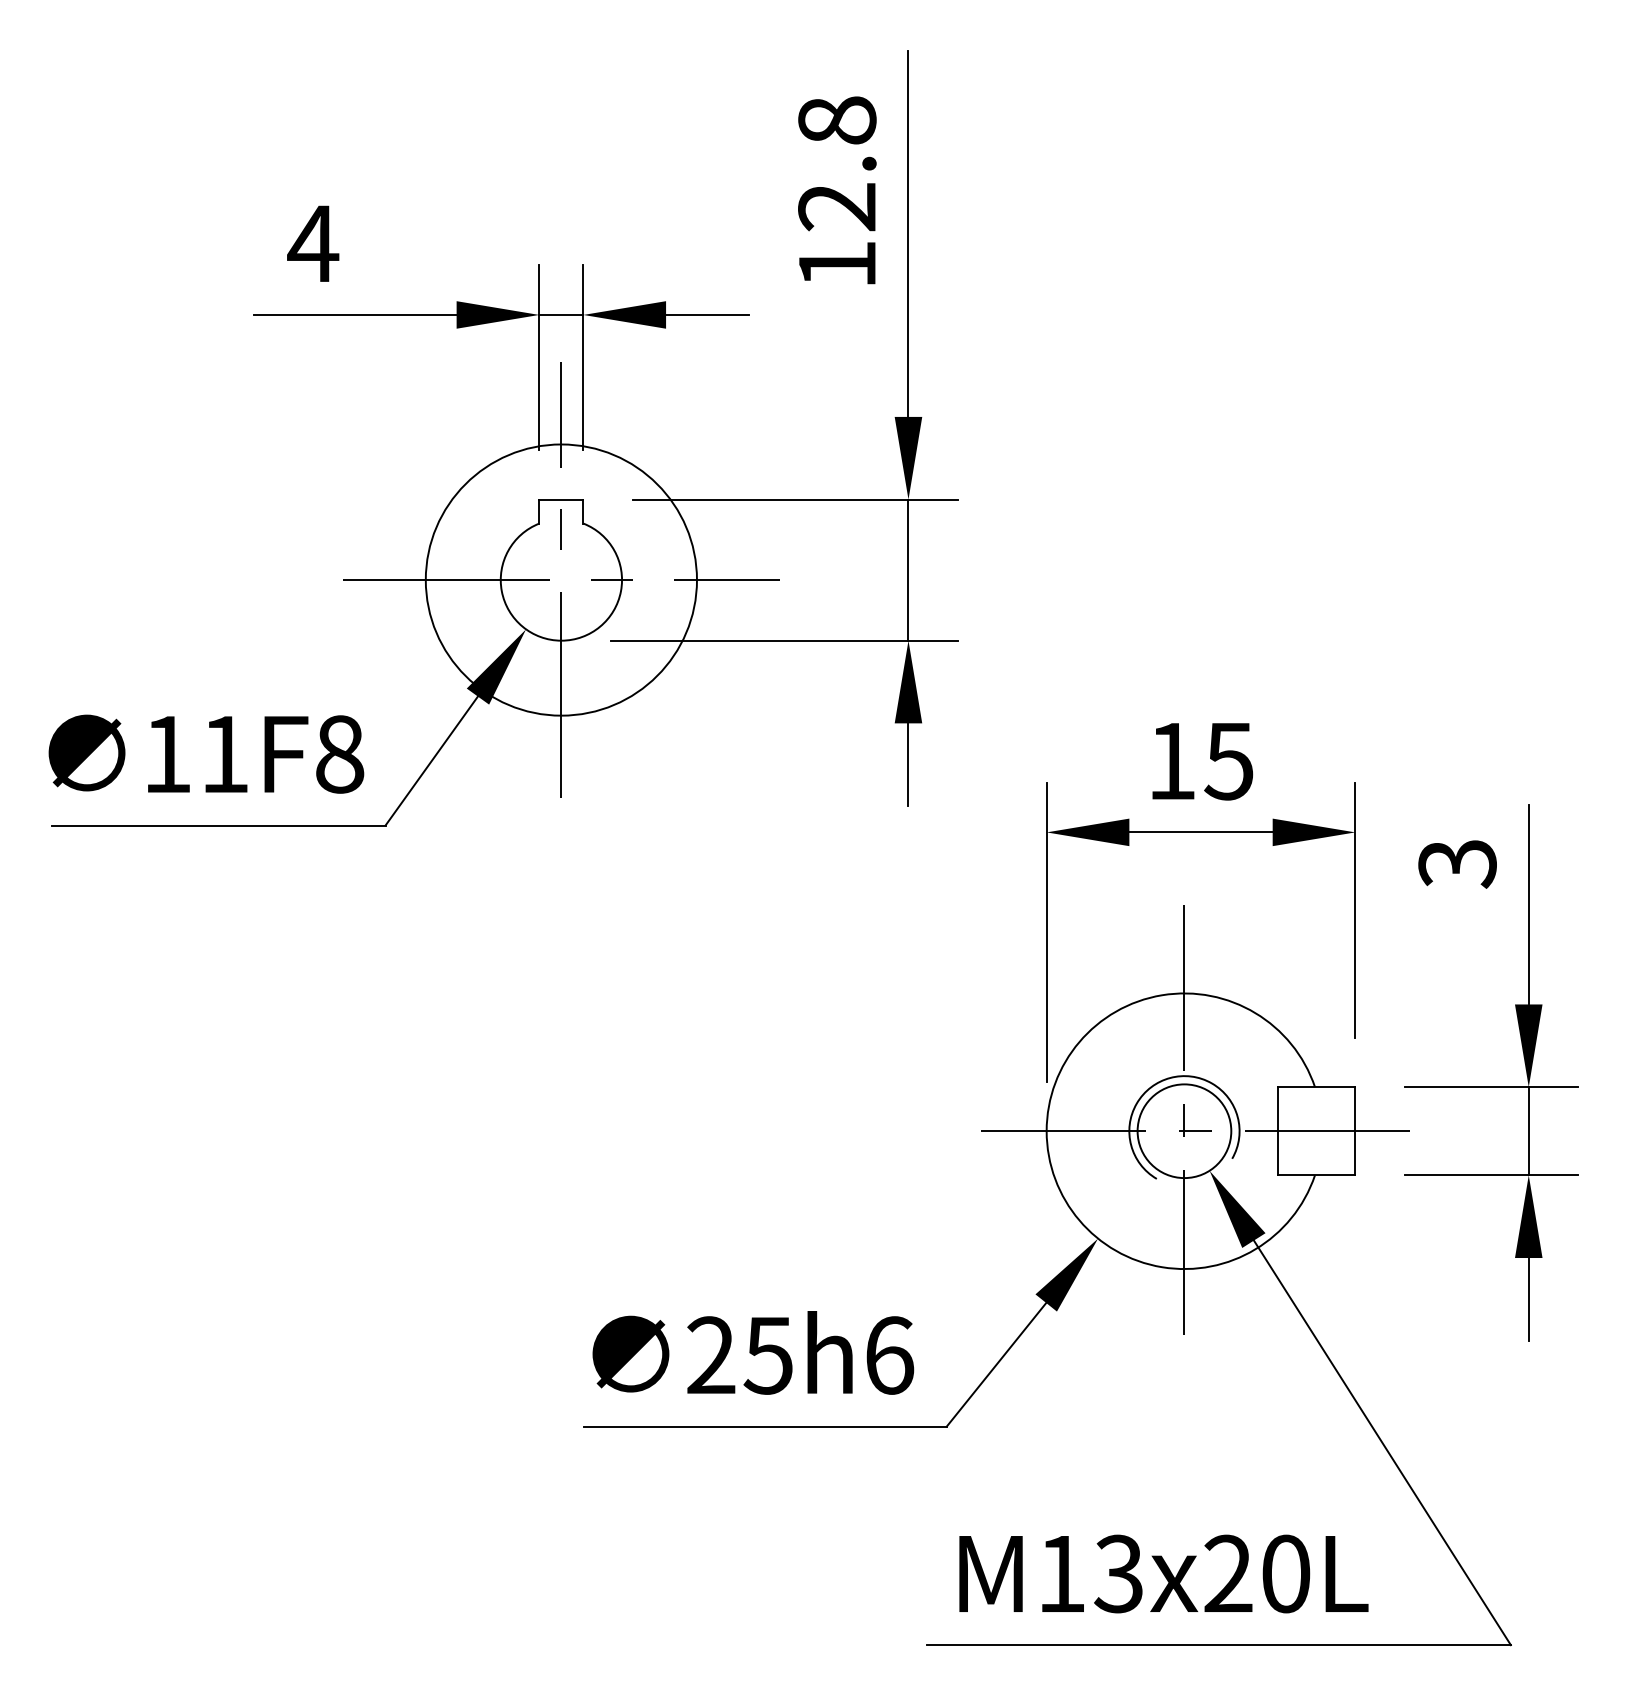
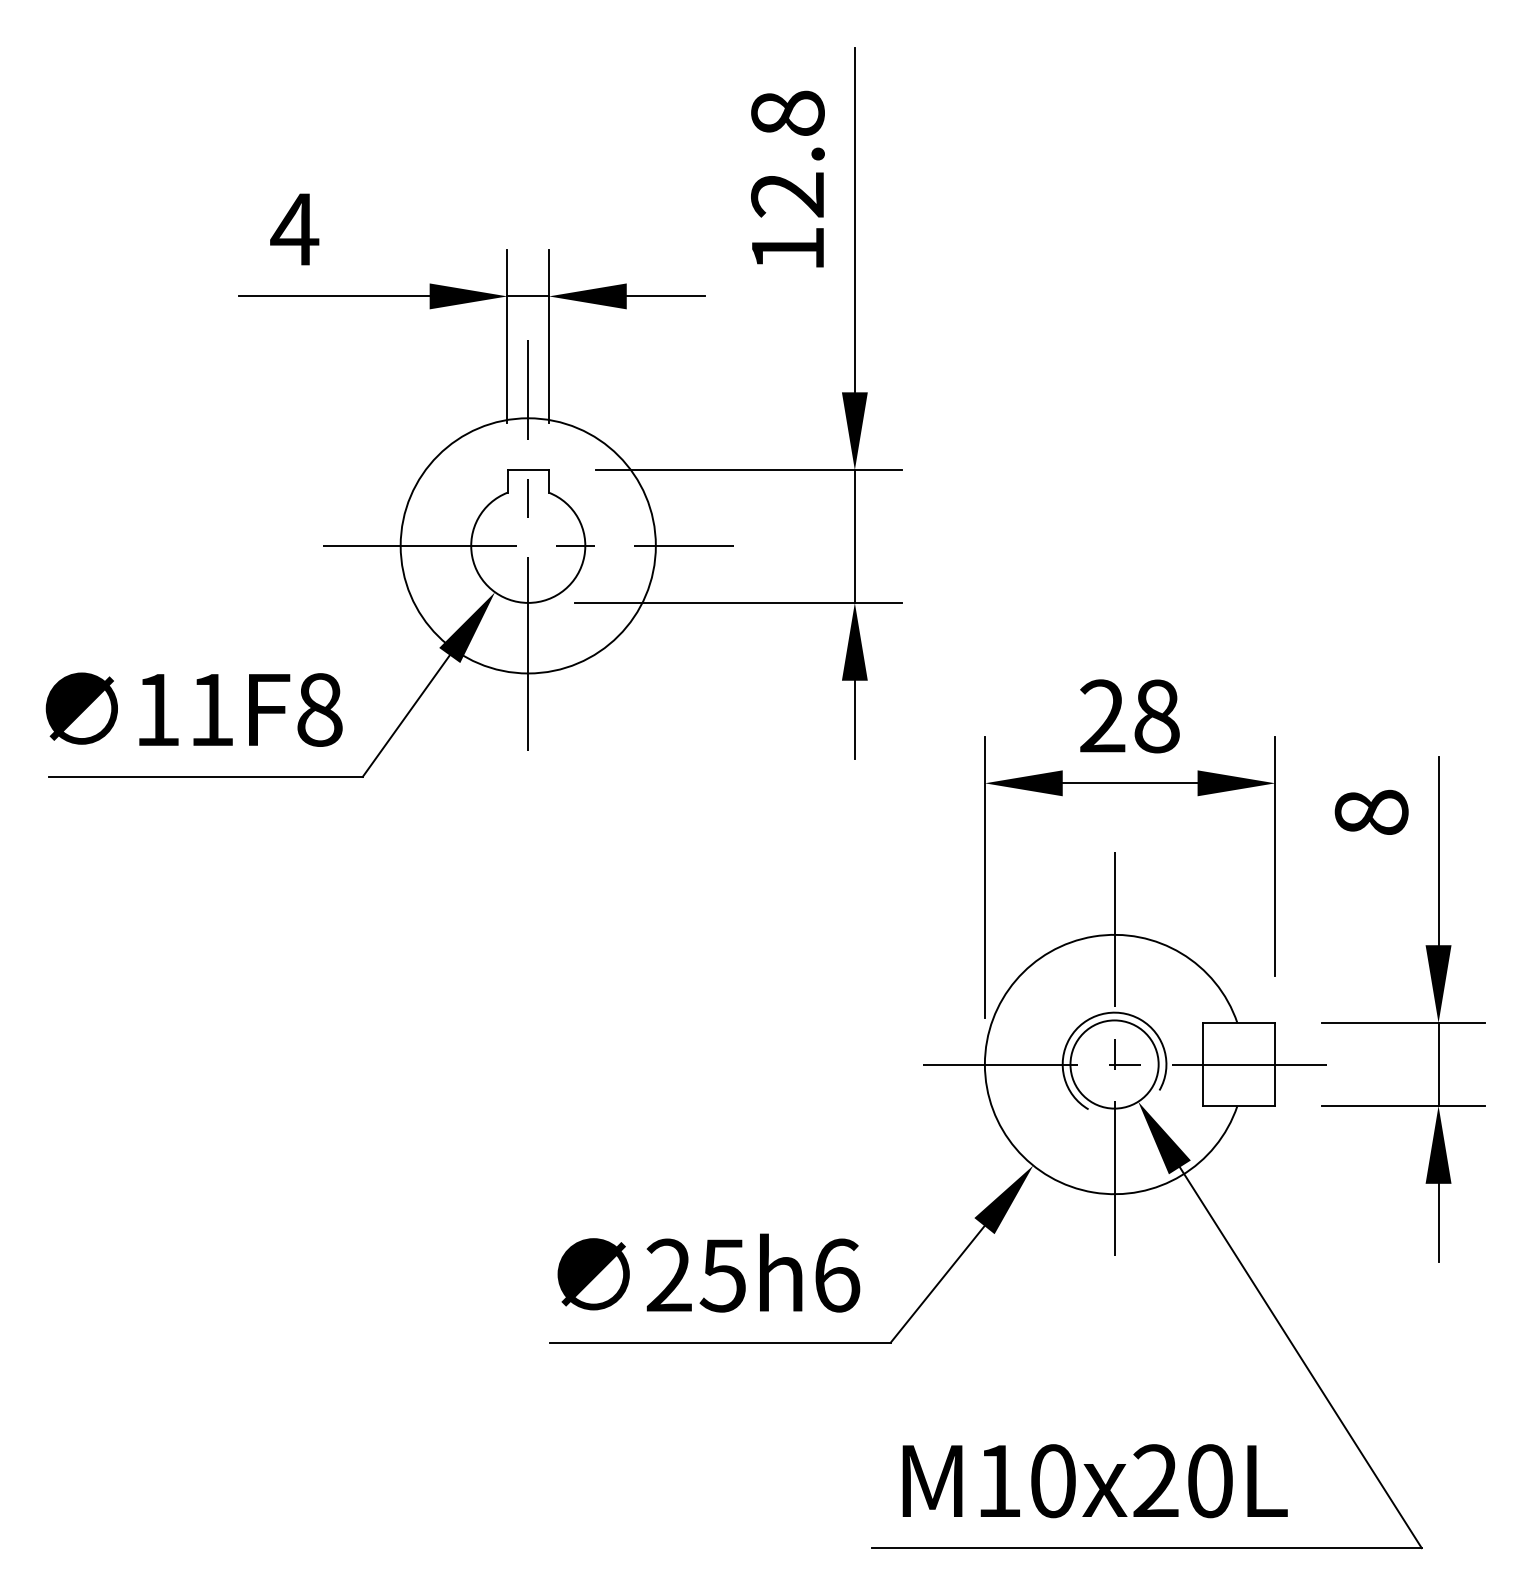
text: (1200, 761) -> (1129, 716), 15 -> 28
text: (1457, 863) -> (1371, 812), 3 -> 8
text: (1118, 1574) -> (1052, 1481), M13x20L -> M10x20L

